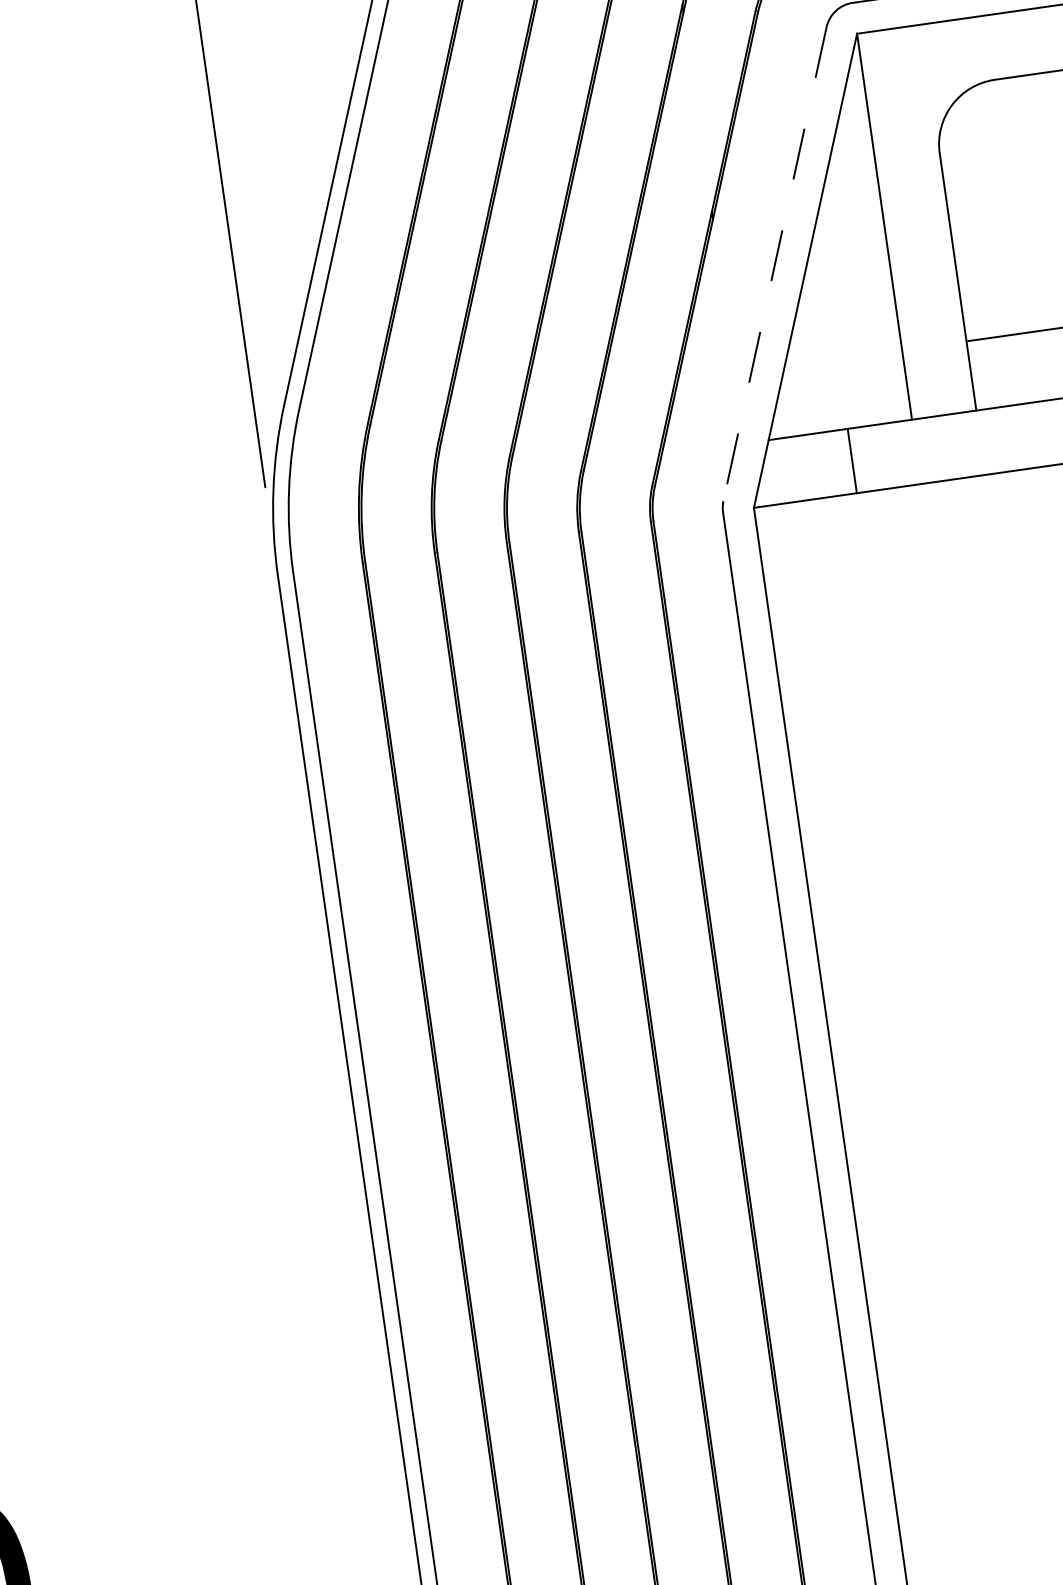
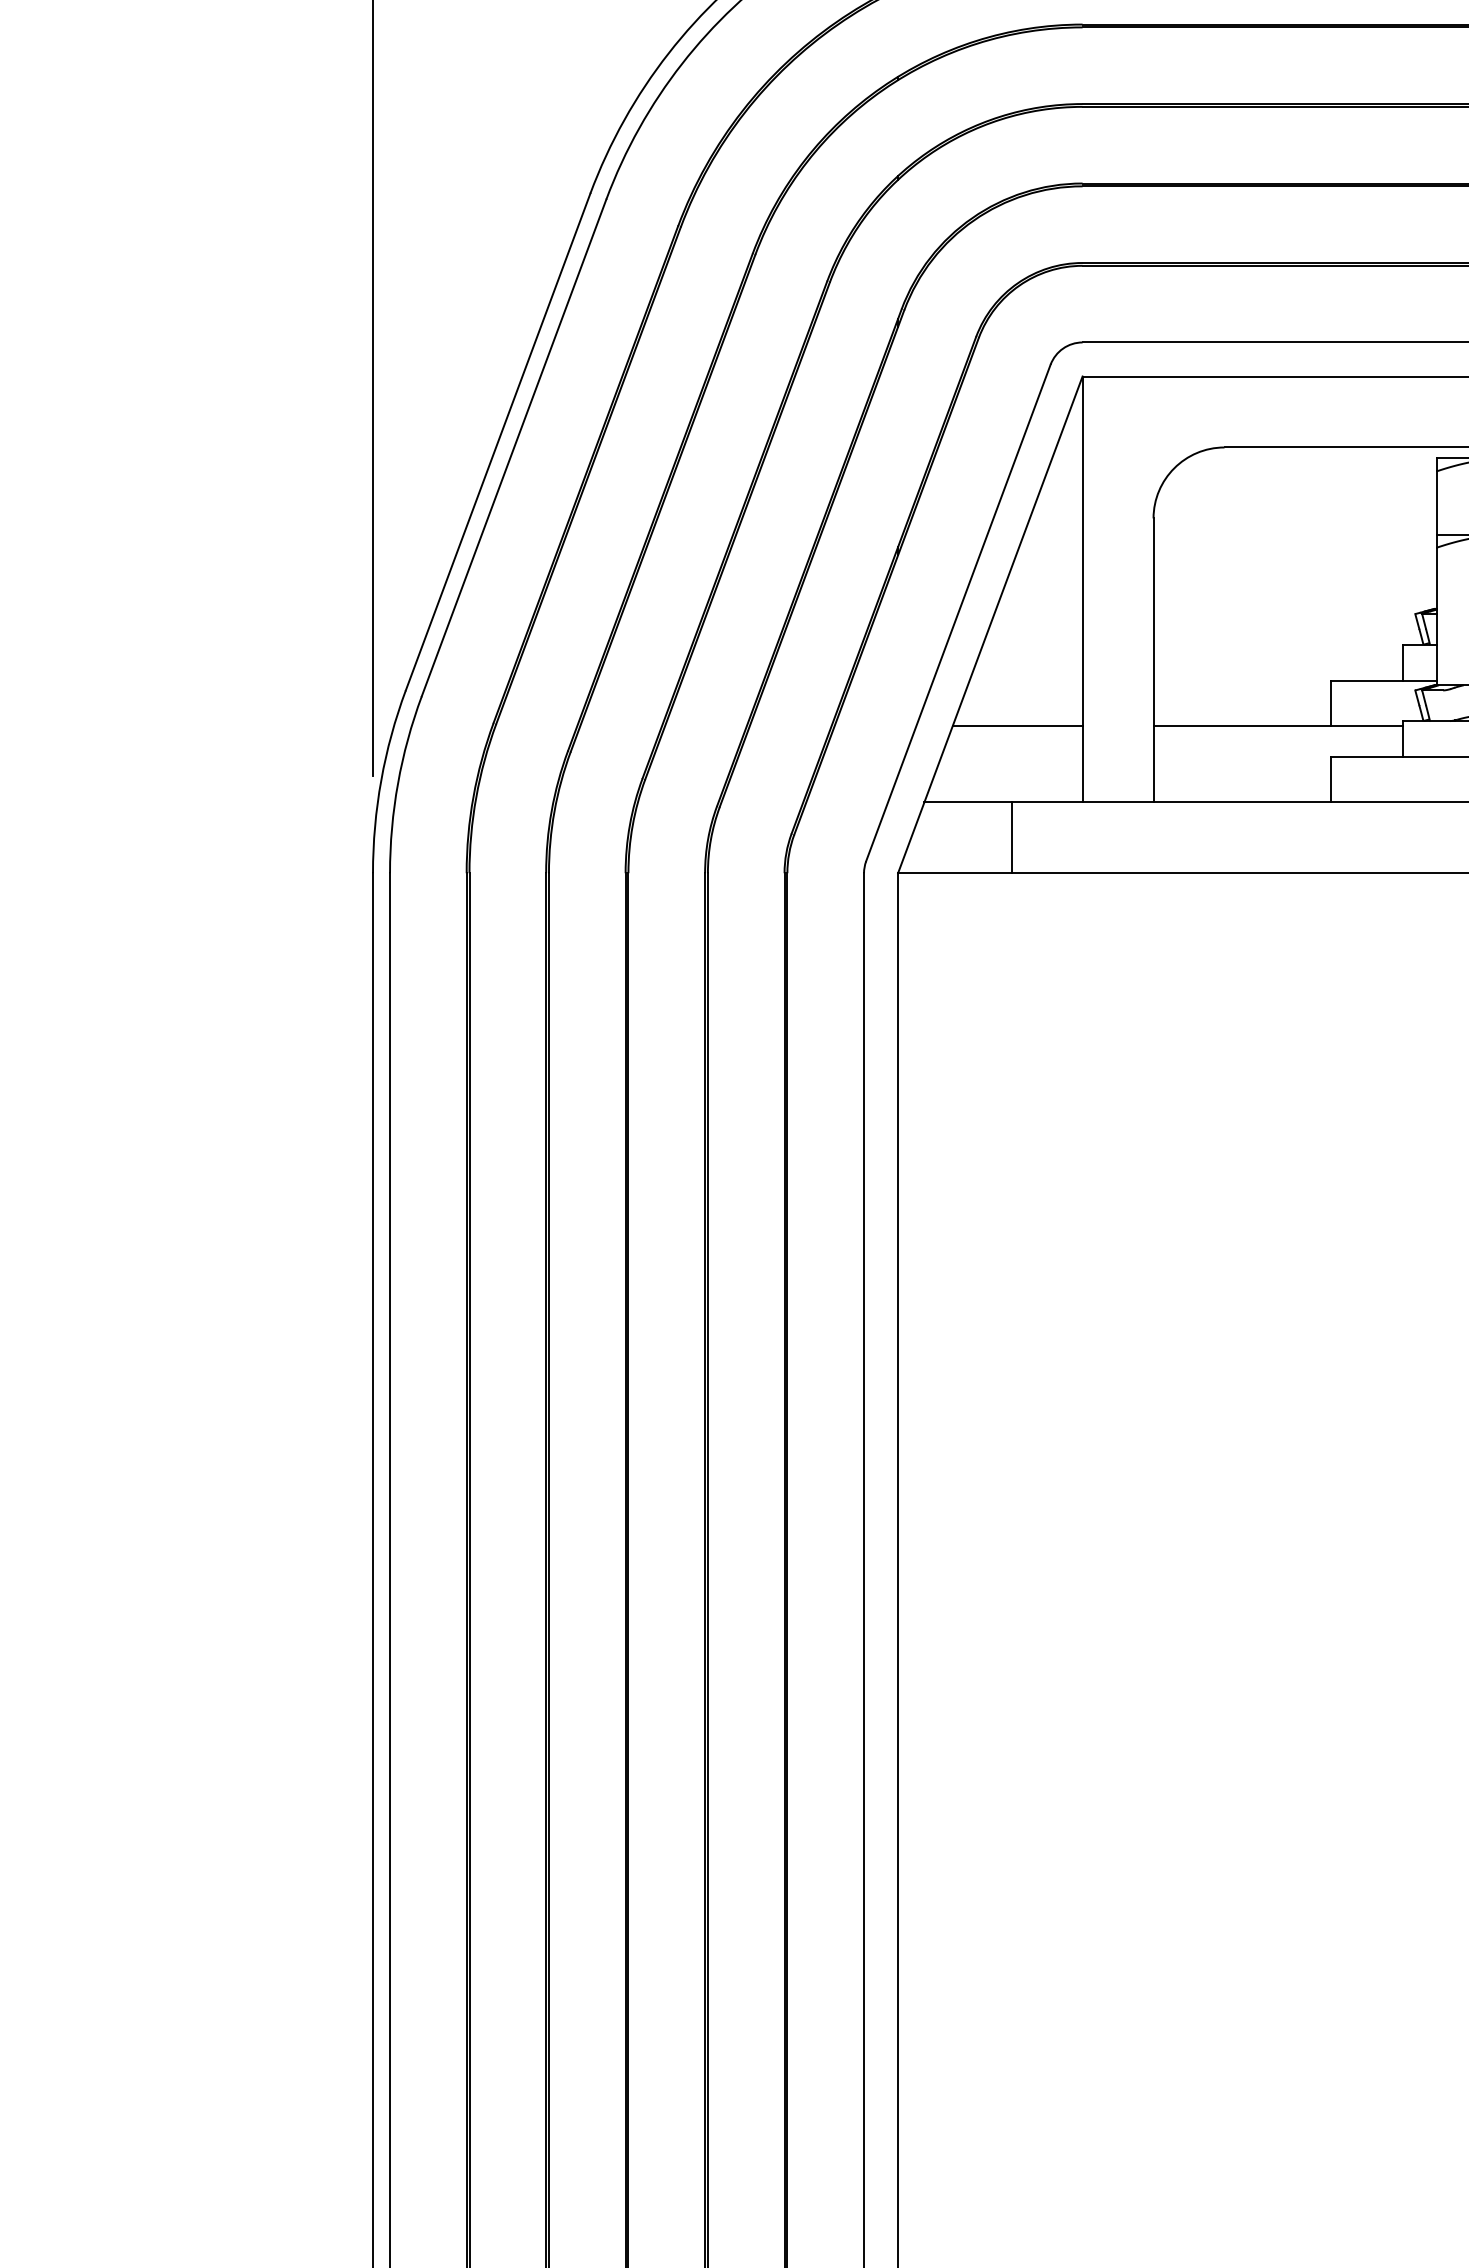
line: (775, 264) -> (958, 613), dashed -> solid
line: (843, 358) -> (1017, 725), added

